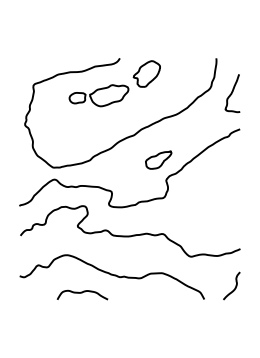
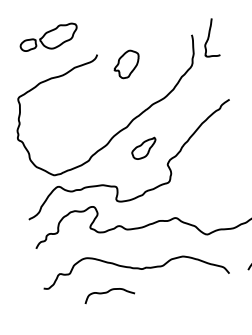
curve: (232, 93) -> (209, 38), moved
part: (98, 95) -> (48, 38), moved
part: (158, 159) -> (144, 148), moved

